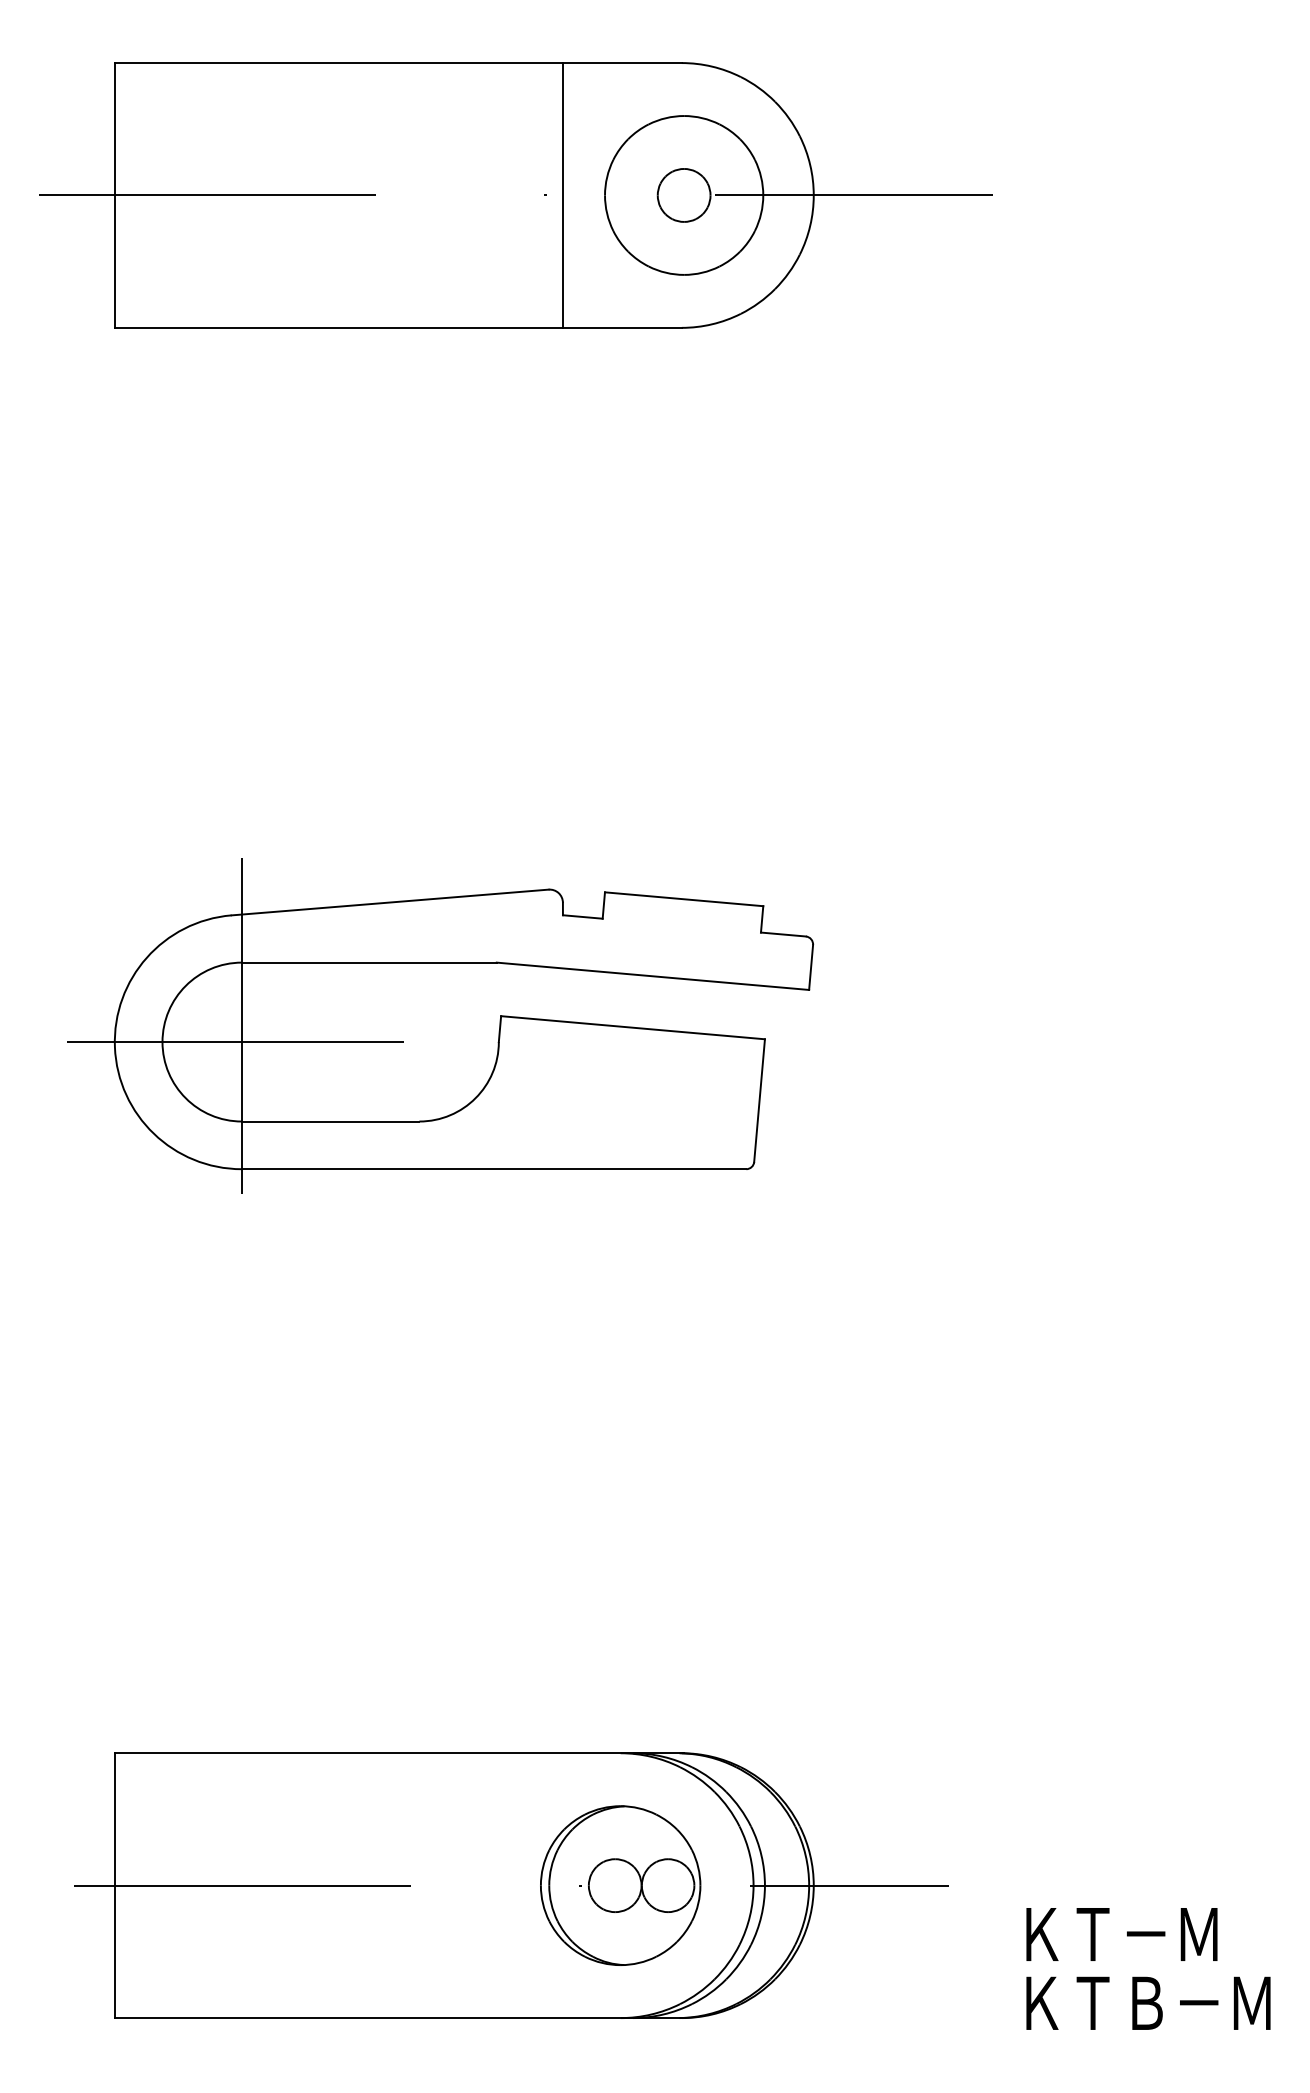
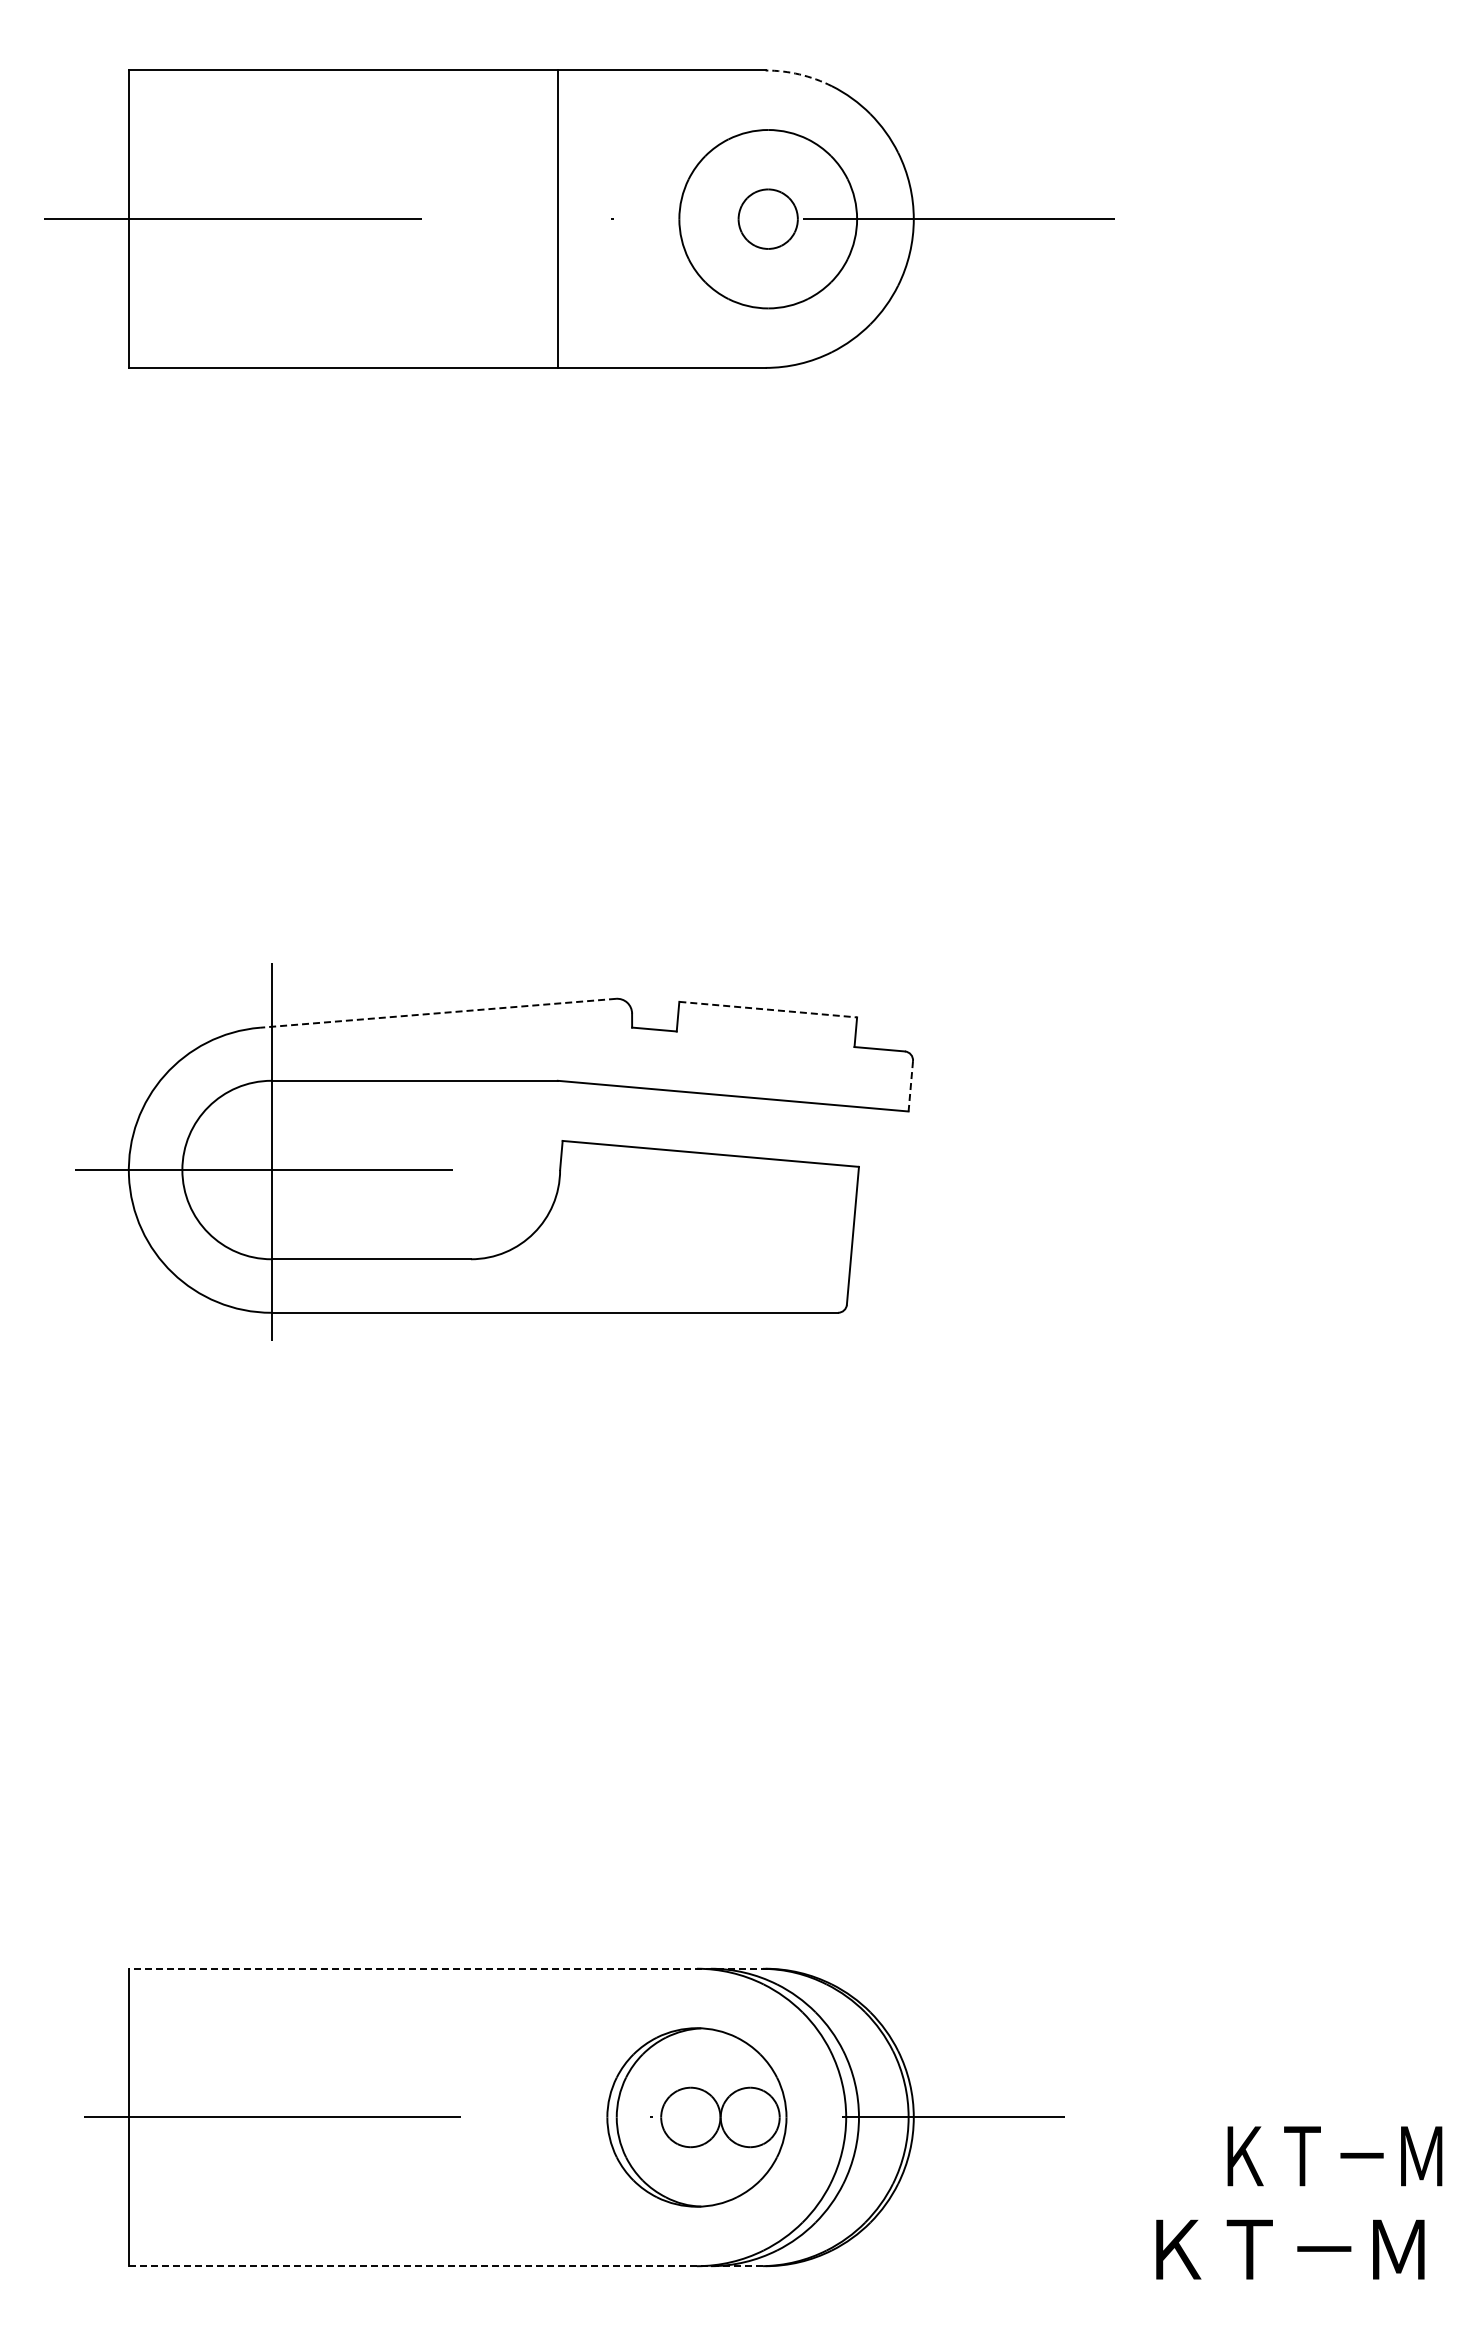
arc: (711, 66) -> (799, 74), solid -> dashed
line: (563, 194) -> (558, 218), moved
line: (684, 899) -> (768, 1009), solid -> dashed
line: (390, 902) -> (438, 1013), solid -> dashed
line: (810, 967) -> (910, 1086), solid -> dashed
line: (399, 1753) -> (448, 1968), solid -> dashed
text: (1121, 1934) -> (1334, 2156), moved
text: (1148, 2003) -> (1289, 2249), ＫＴＢ－Ｍ -> ＫＴ－Ｍ
line: (399, 2018) -> (448, 2266), solid -> dashed

